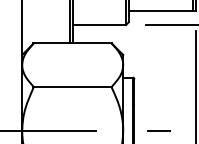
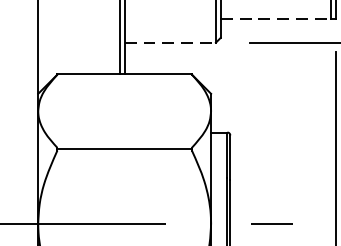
line: (161, 11) -> (276, 19), solid -> dashed
line: (99, 25) -> (170, 43), solid -> dashed

